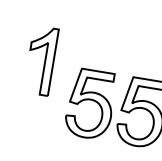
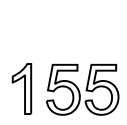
part: (40, 59) -> (21, 88), moved

